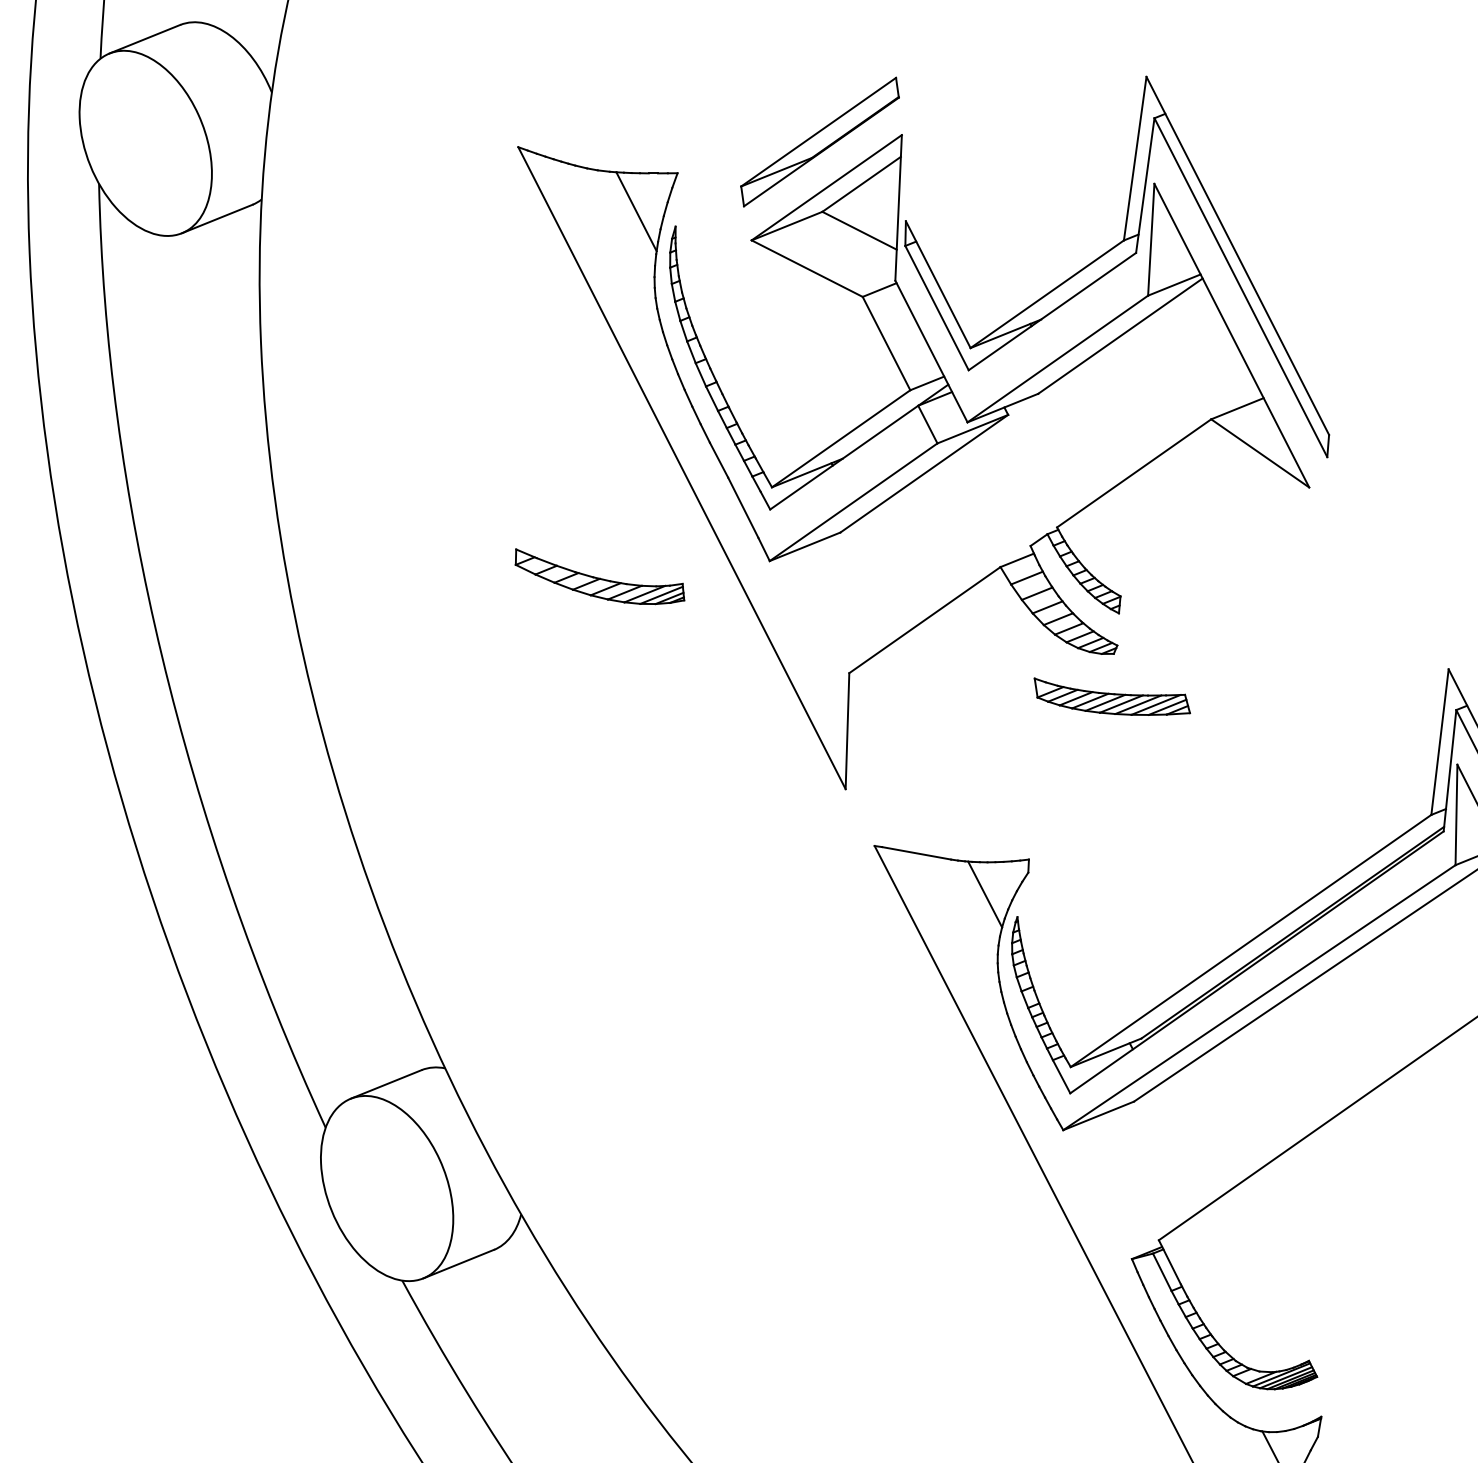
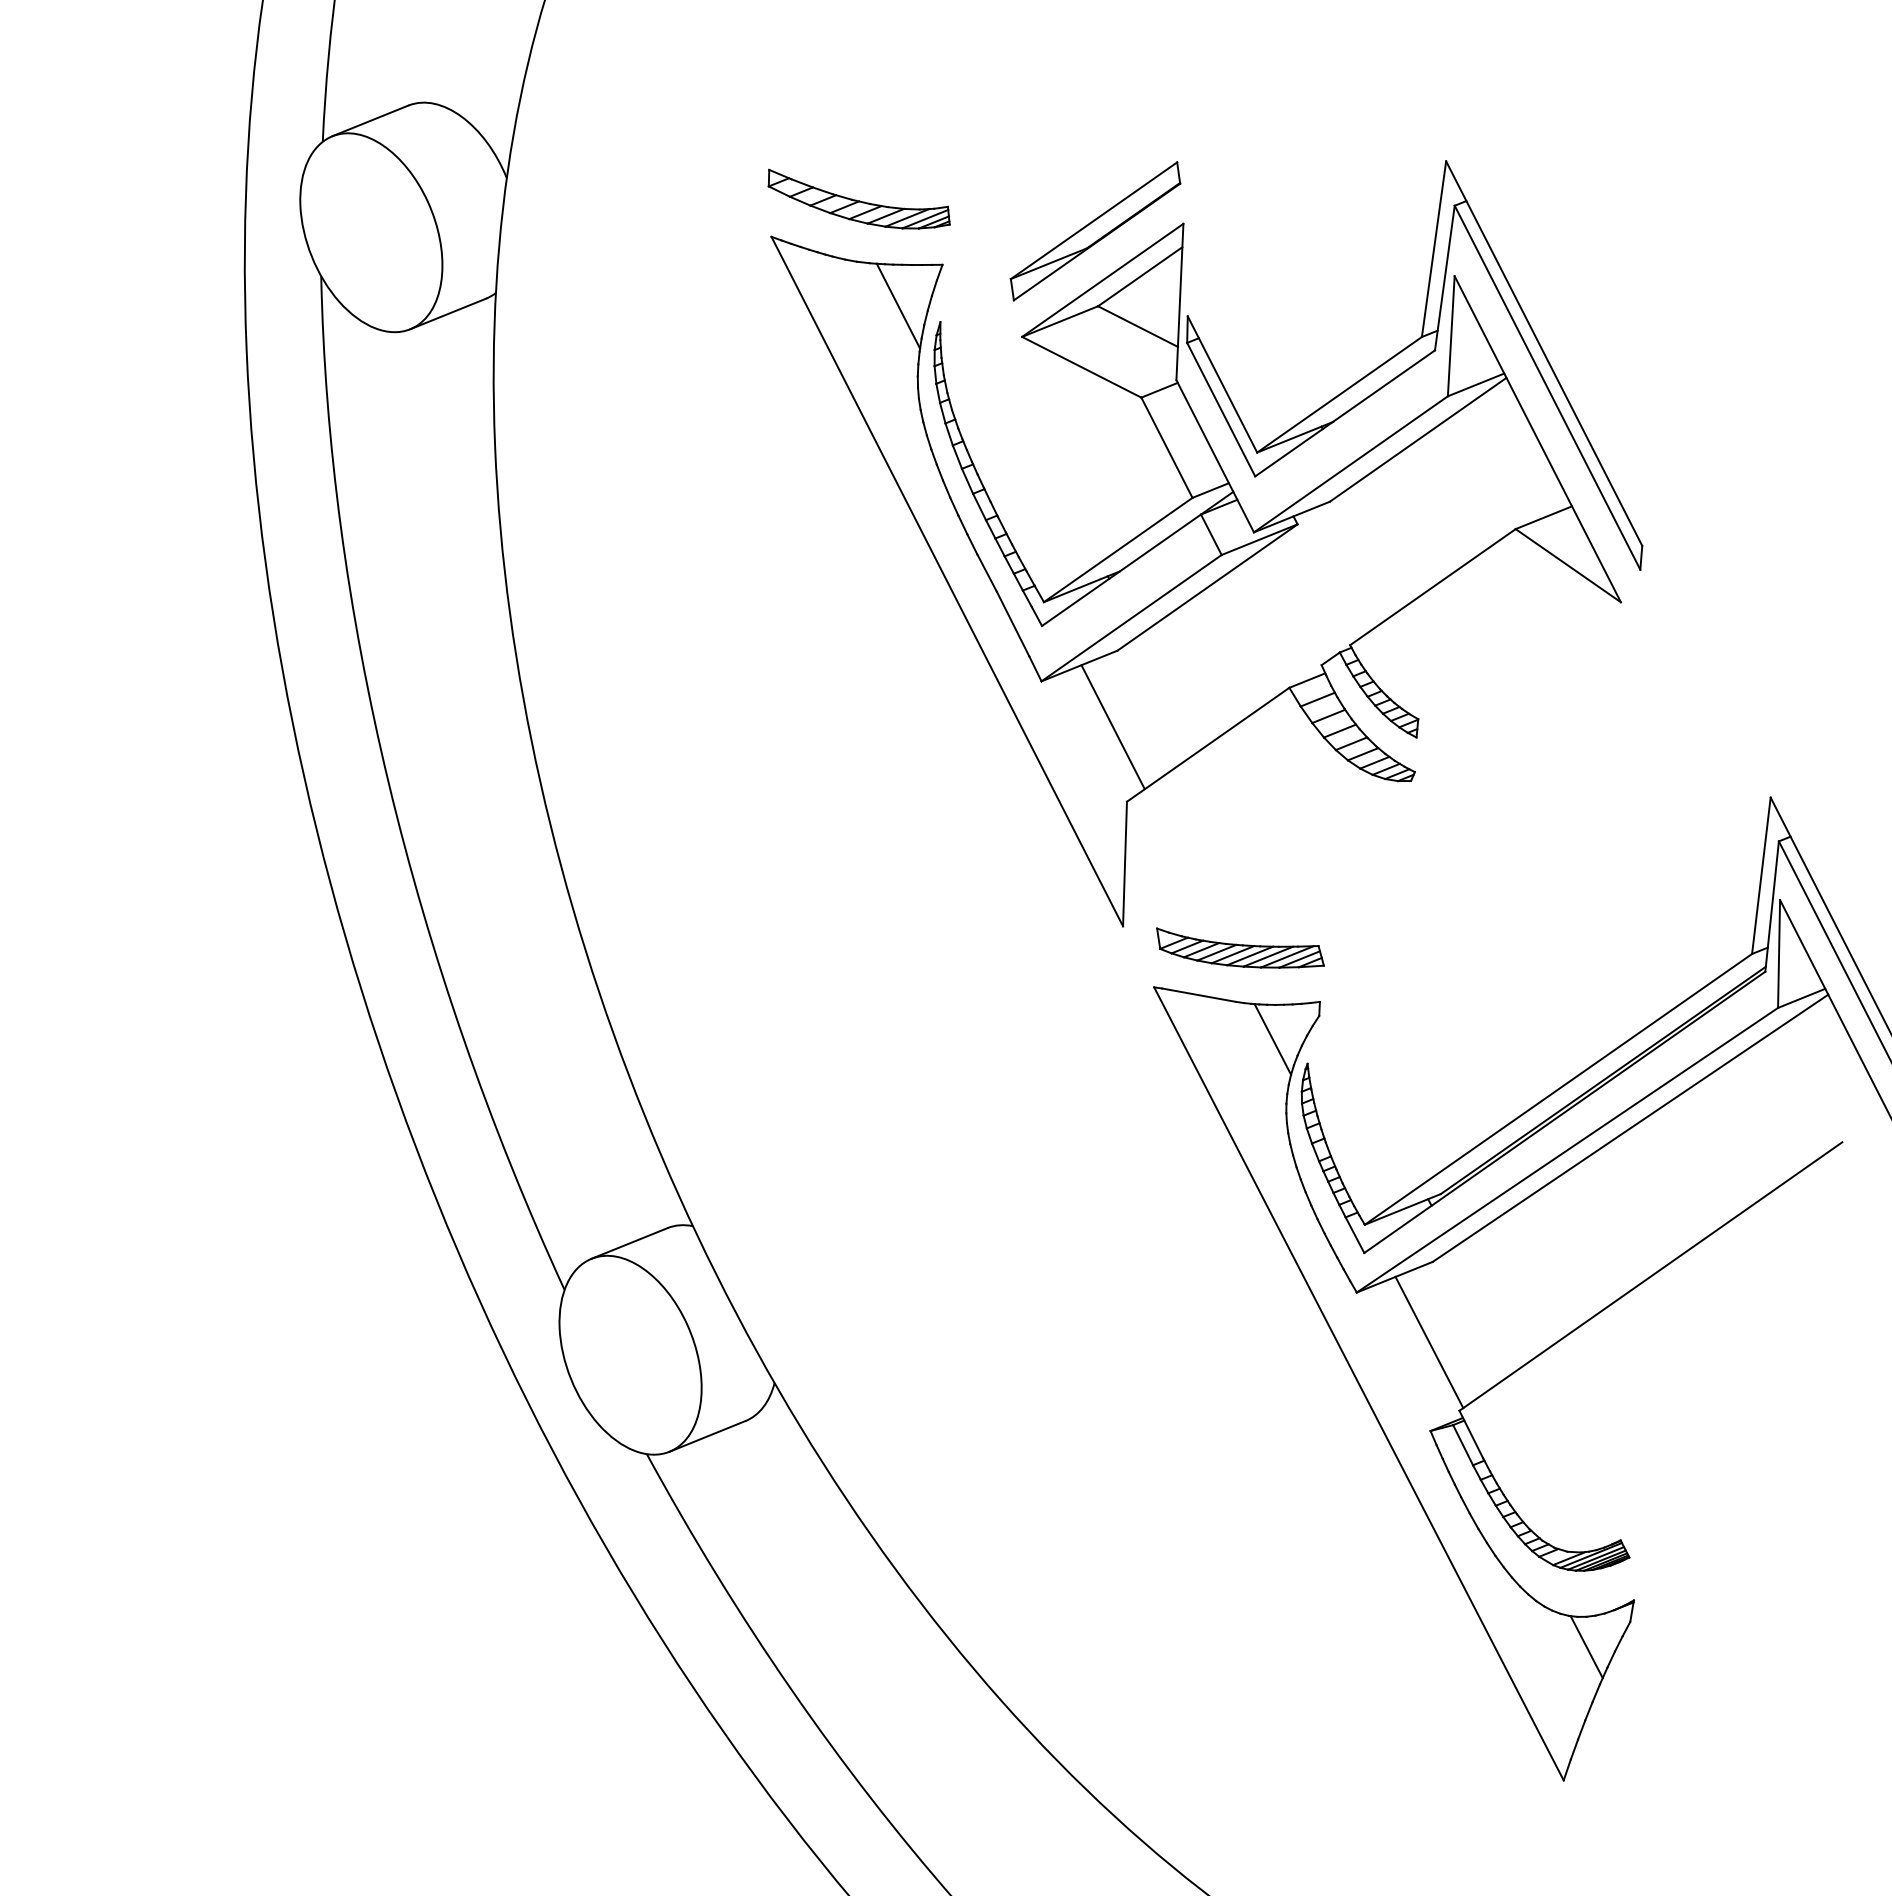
part: (599, 576) -> (858, 198), moved
line: (835, 604) -> (1112, 727), added
part: (1112, 696) -> (1240, 947), moved
line: (1130, 1176) -> (1429, 1342), added

